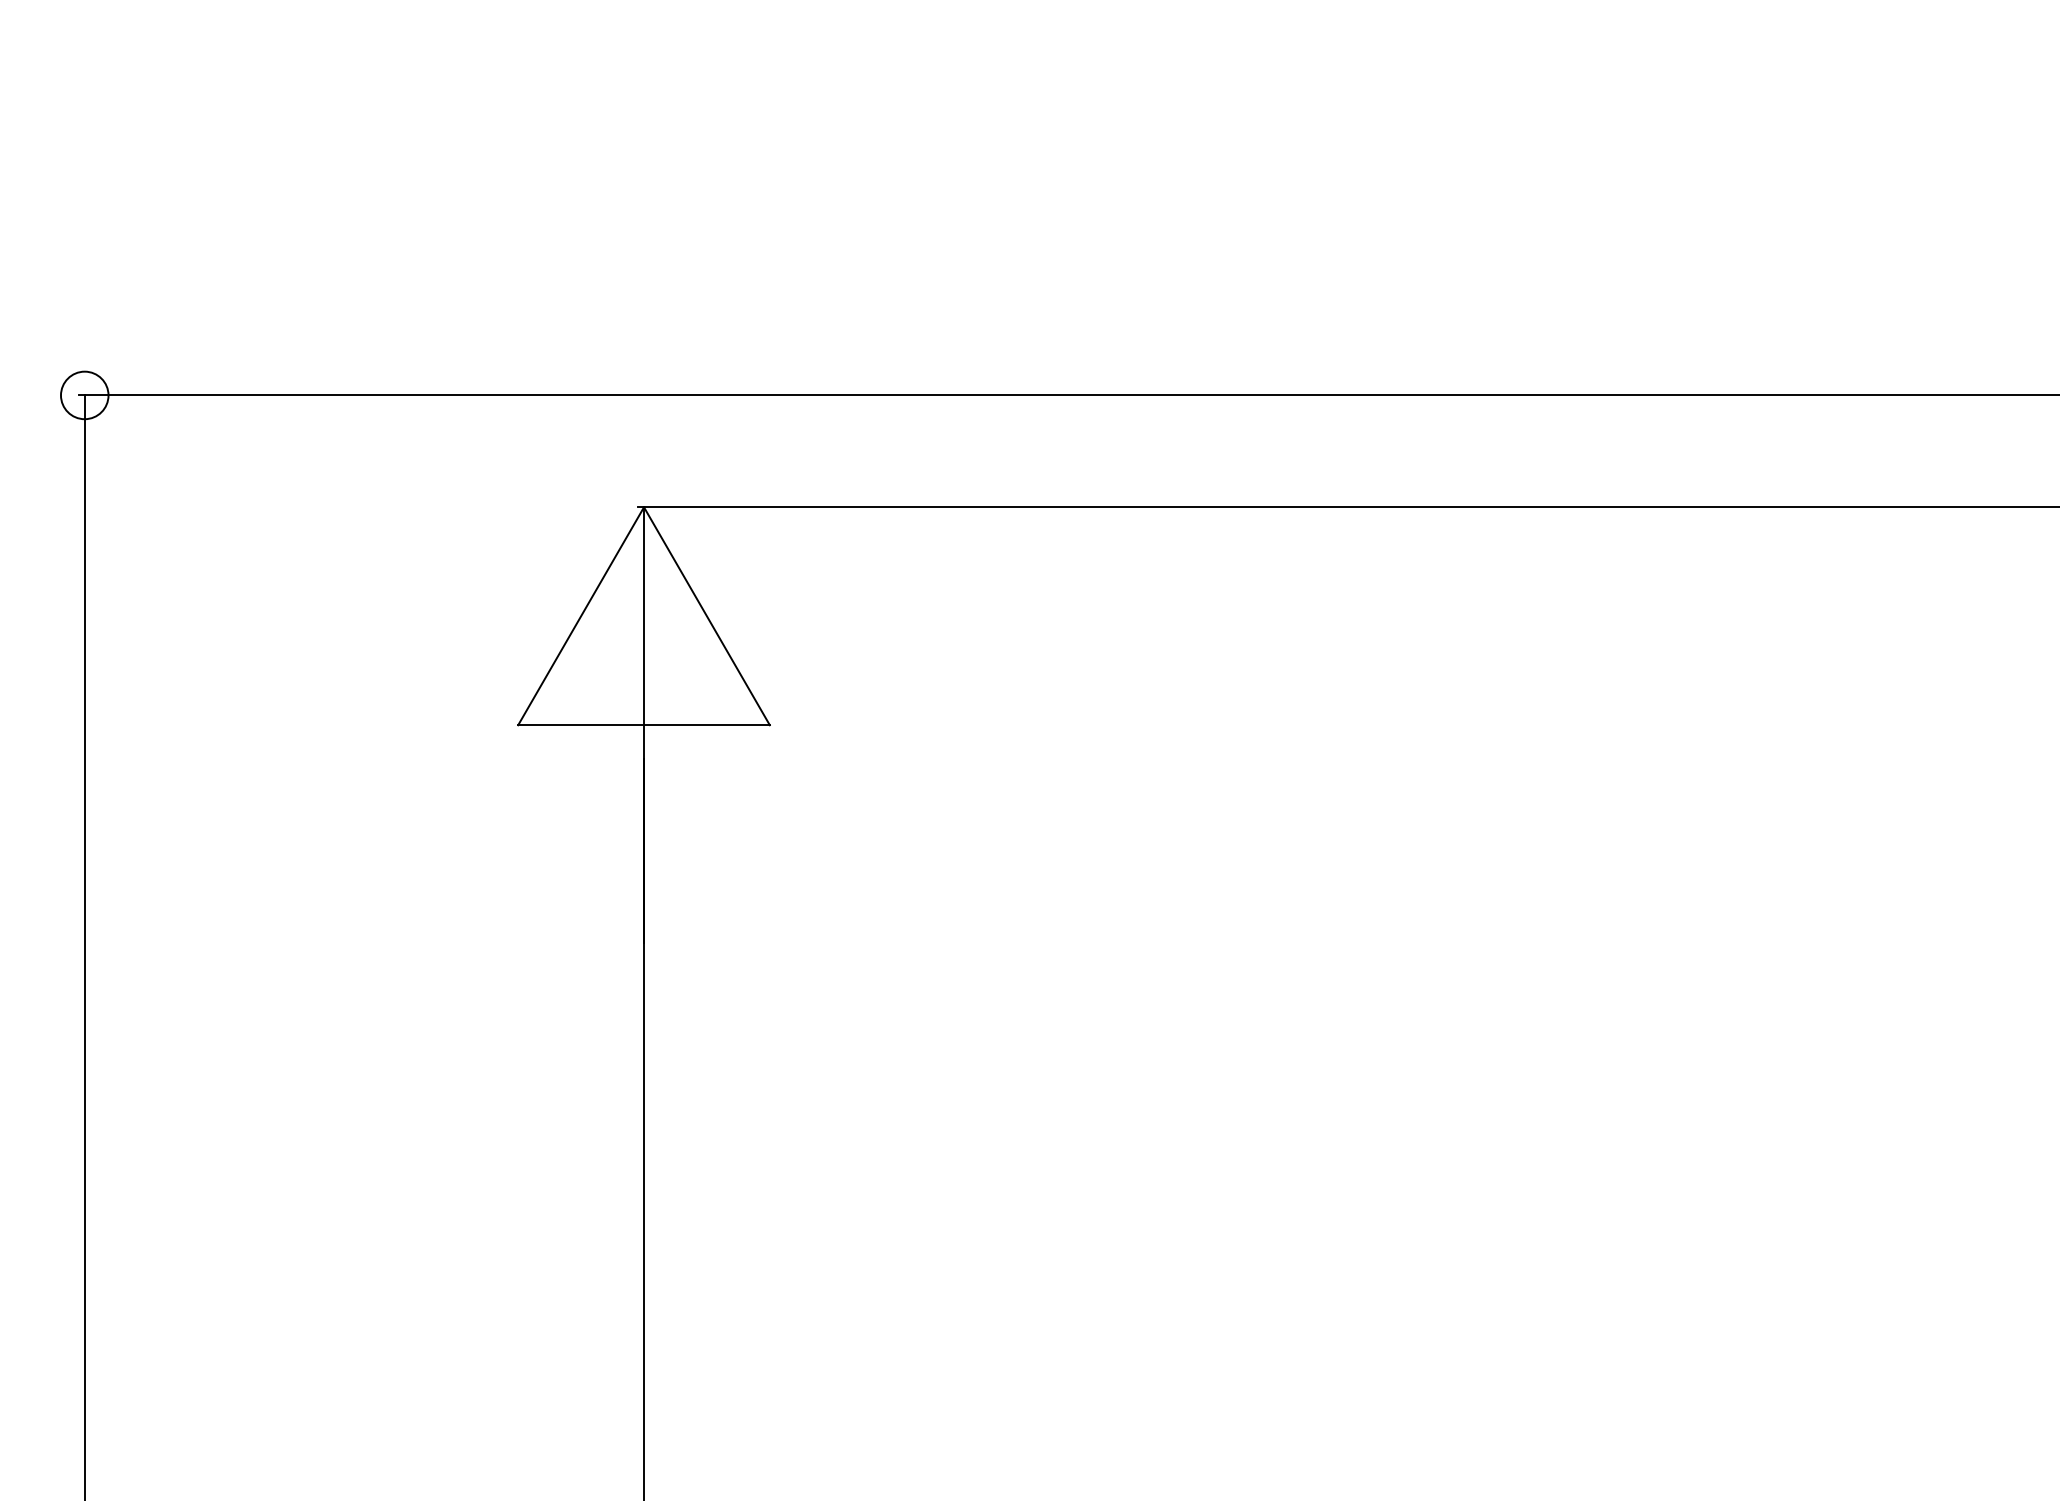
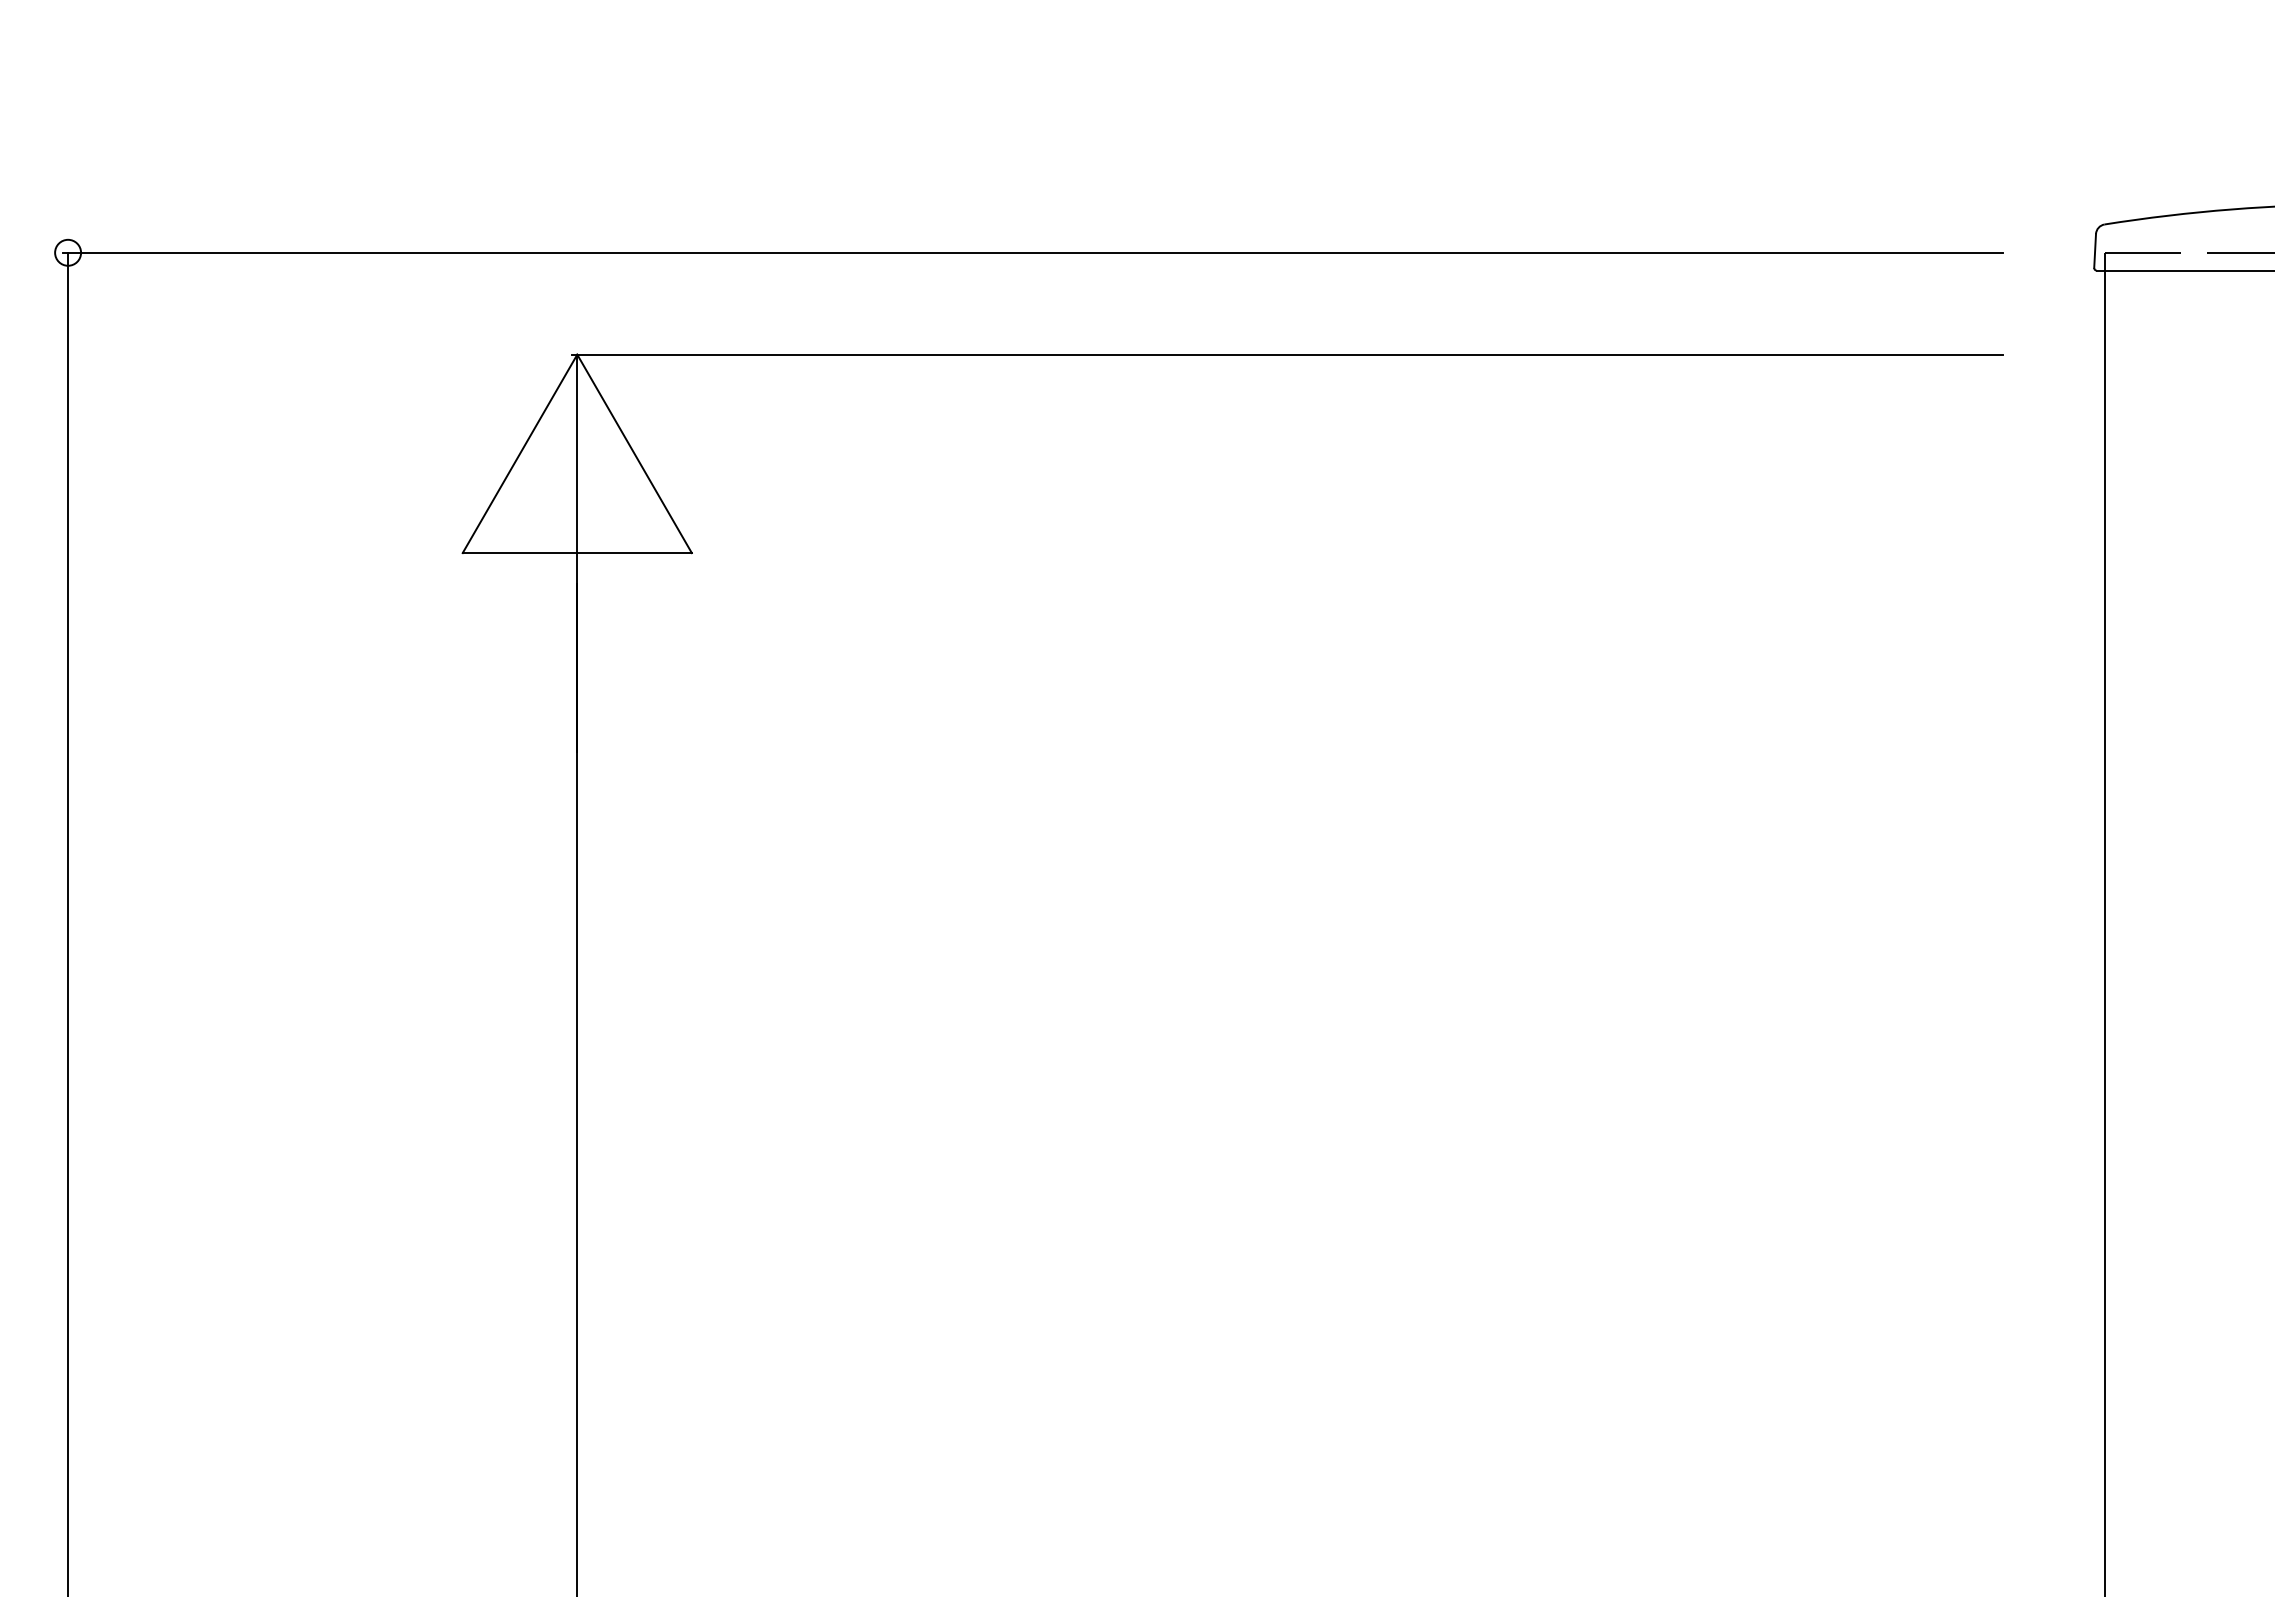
circle: (84, 395) -> (67, 252), size x0.6

